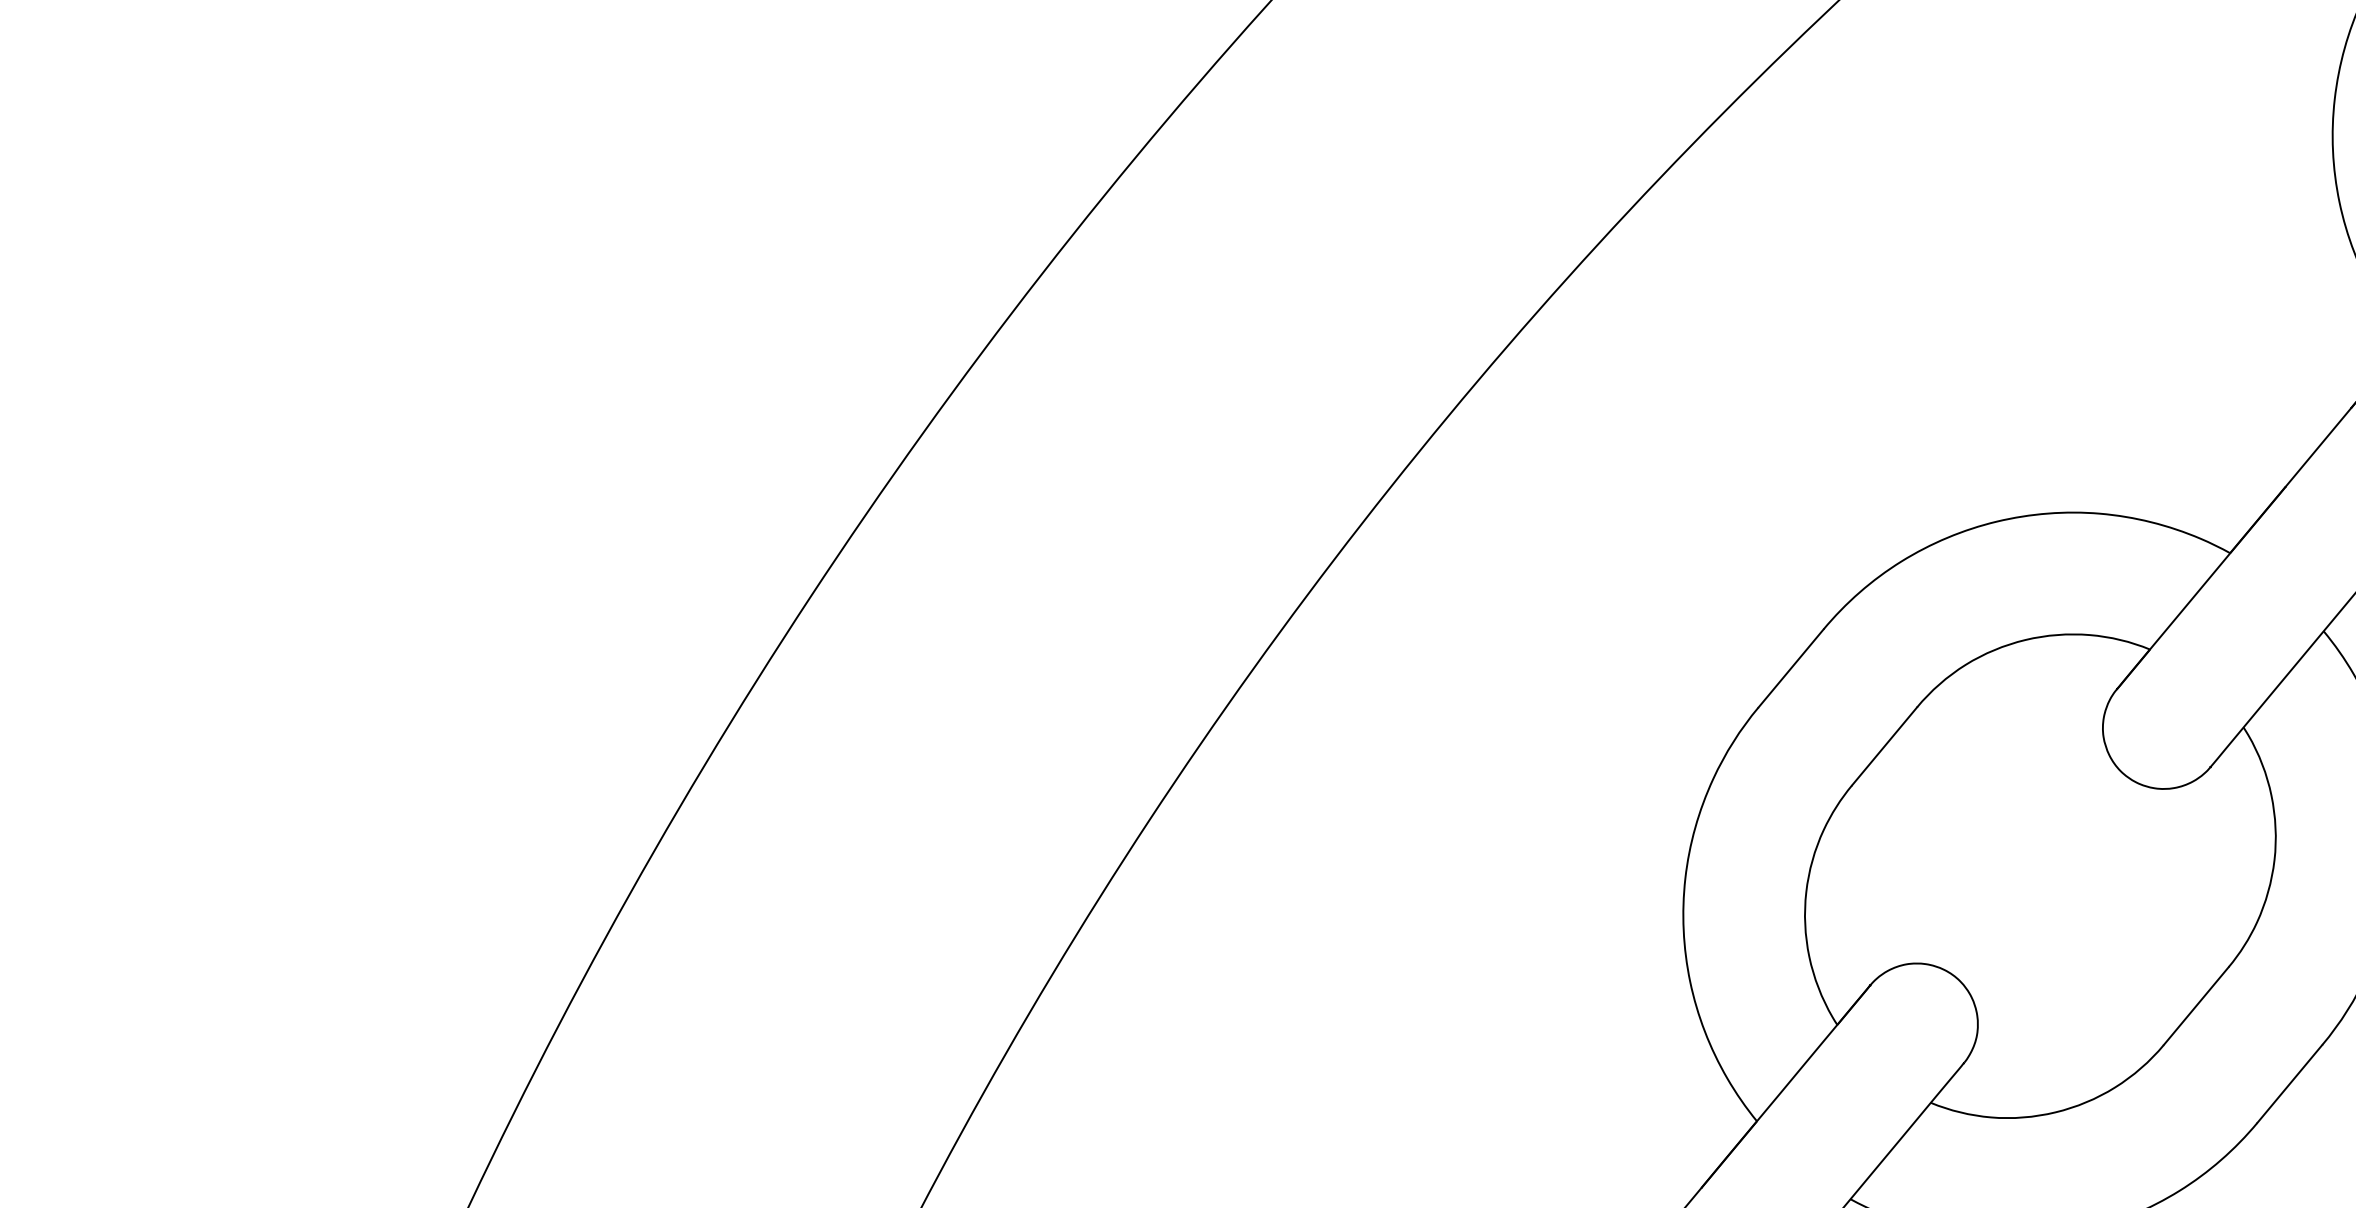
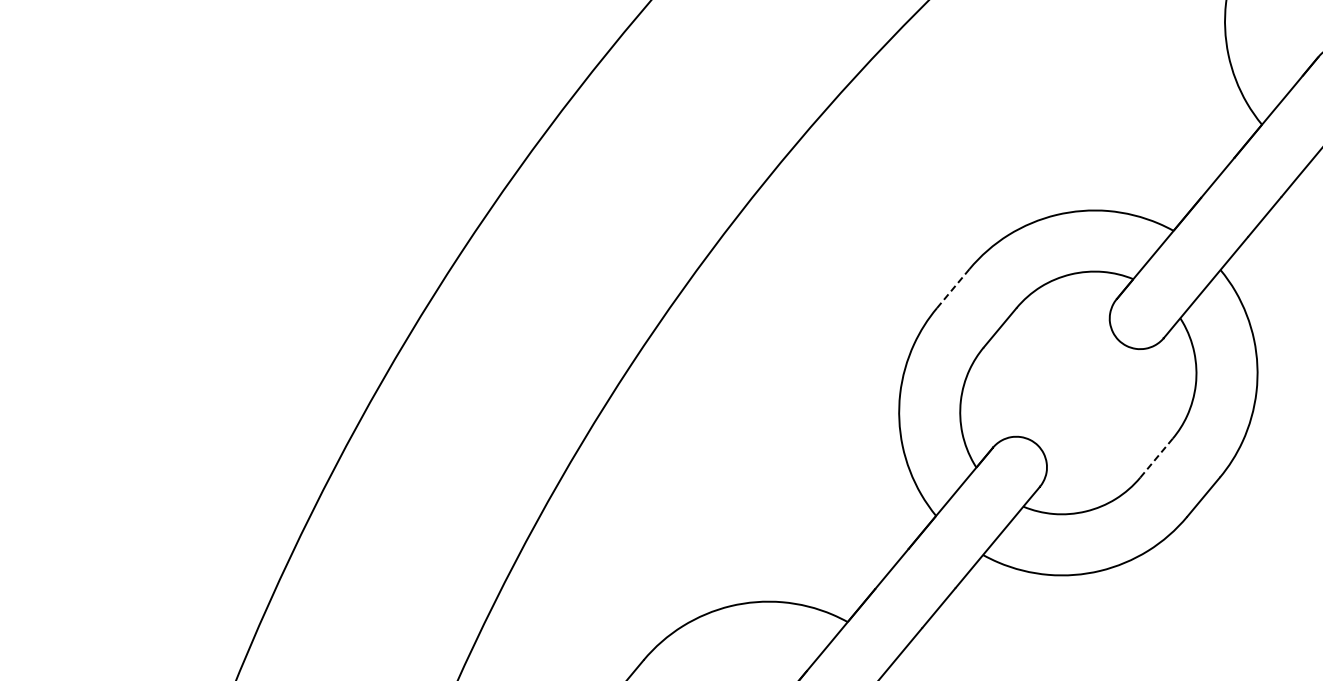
line: (1791, 668) -> (953, 288), solid -> dashed
line: (2196, 1006) -> (1156, 458), solid -> dashed

